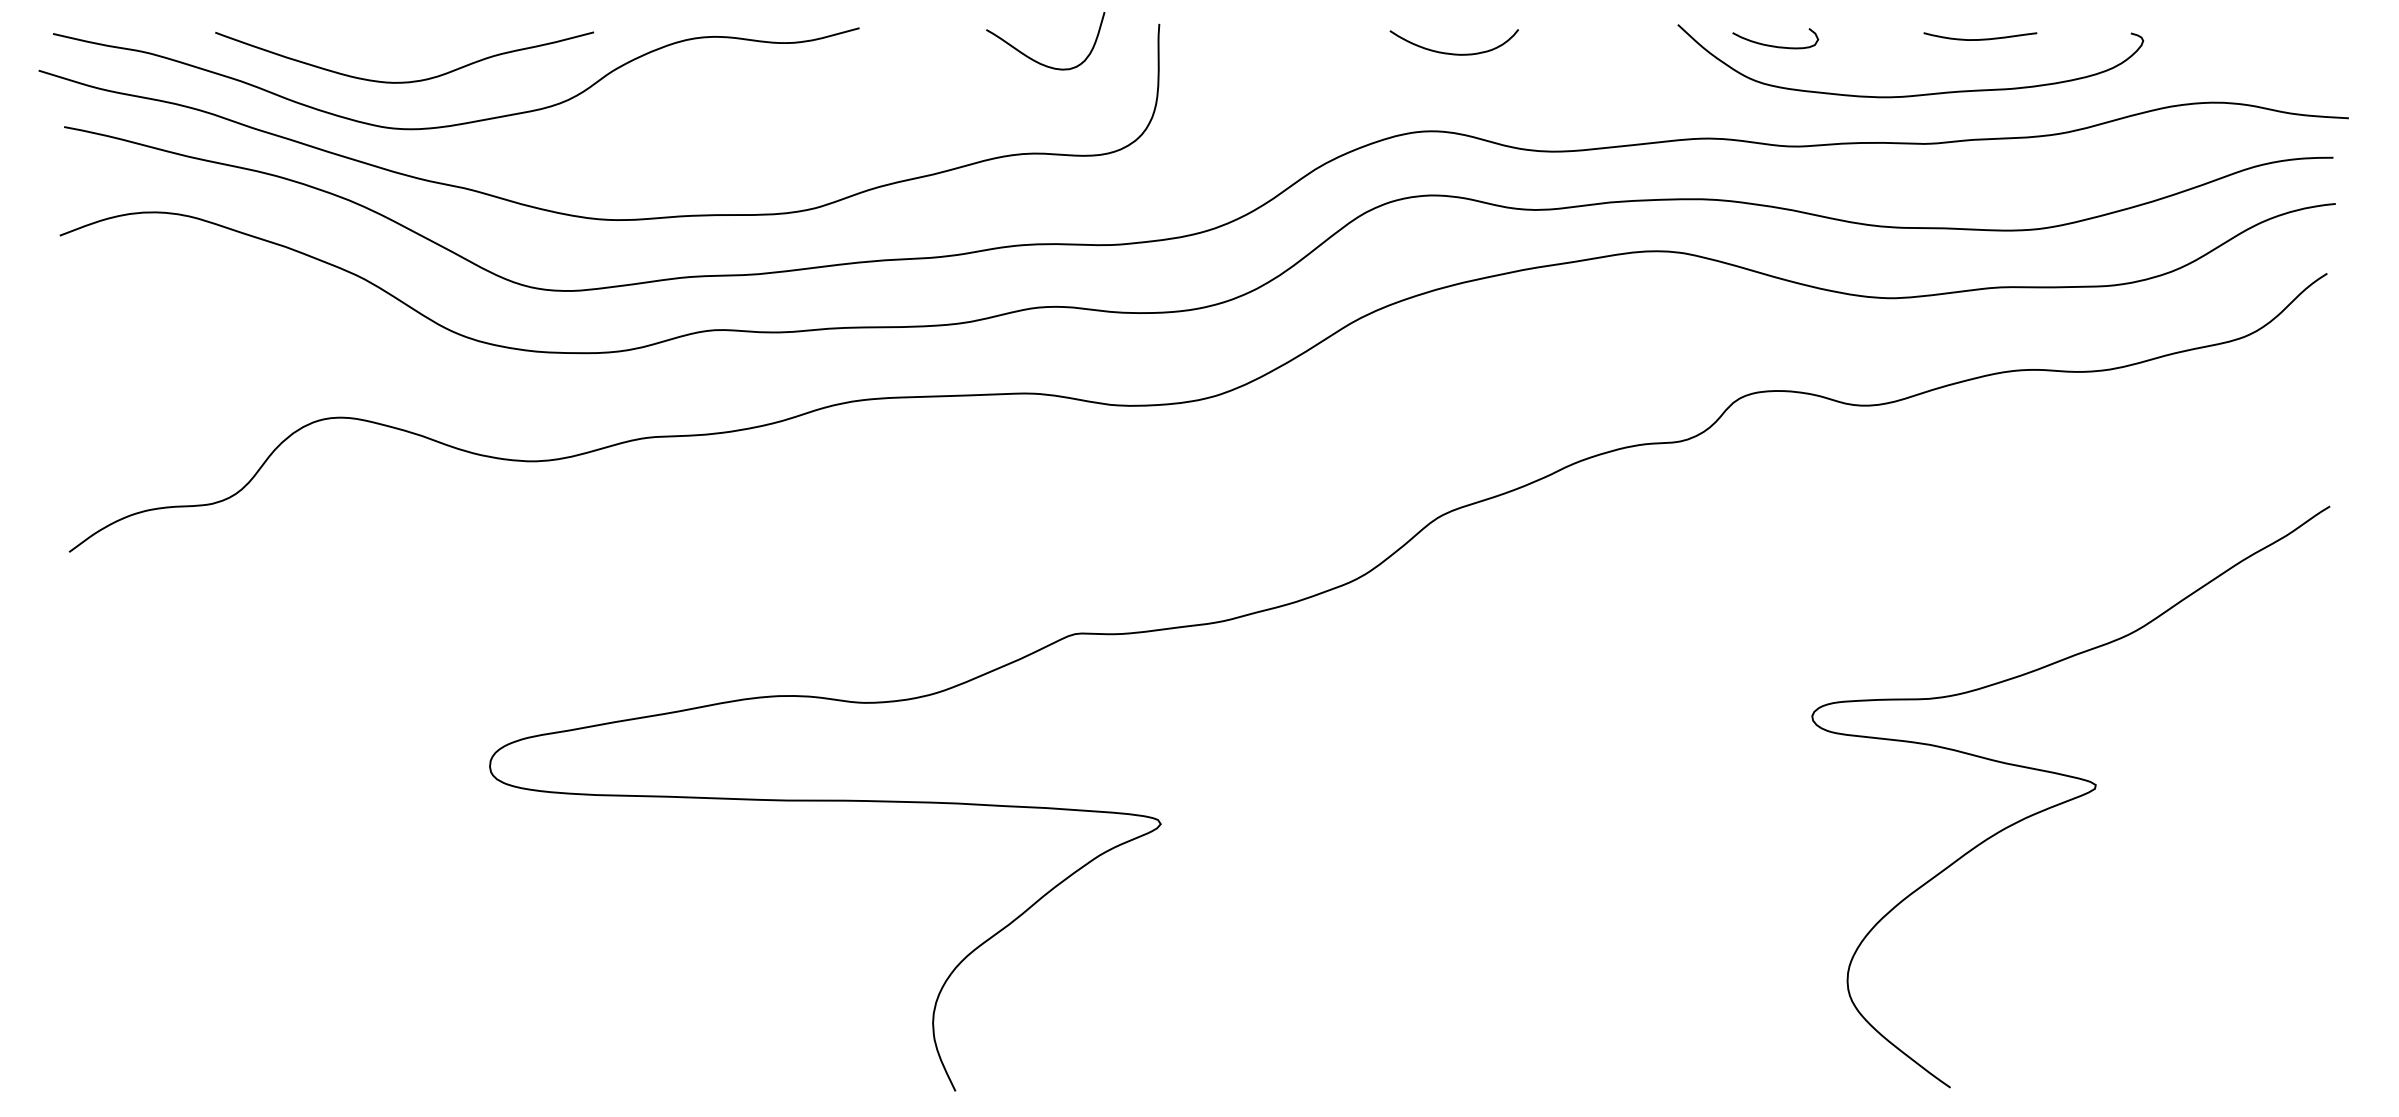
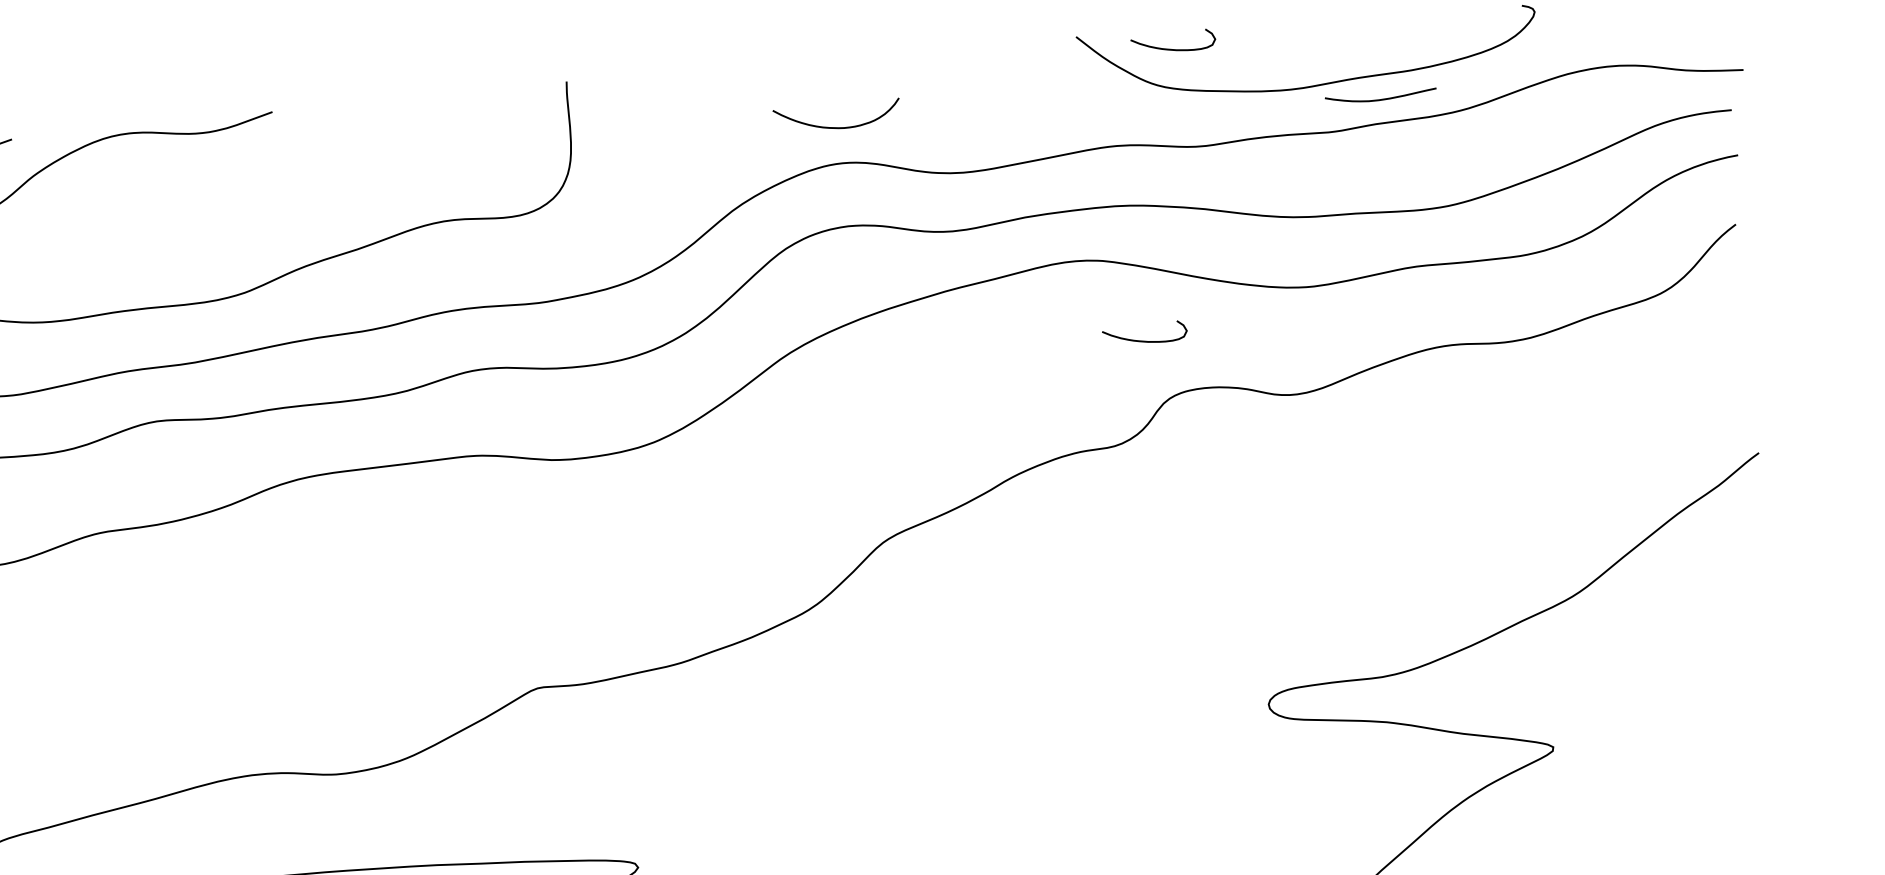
curve: (1980, 38) -> (1381, 98), moved
curve: (1453, 53) -> (837, 127), moved
curve: (1036, 60) -> (449, 128), removed
curve: (1720, 337) -> (1145, 340), added

